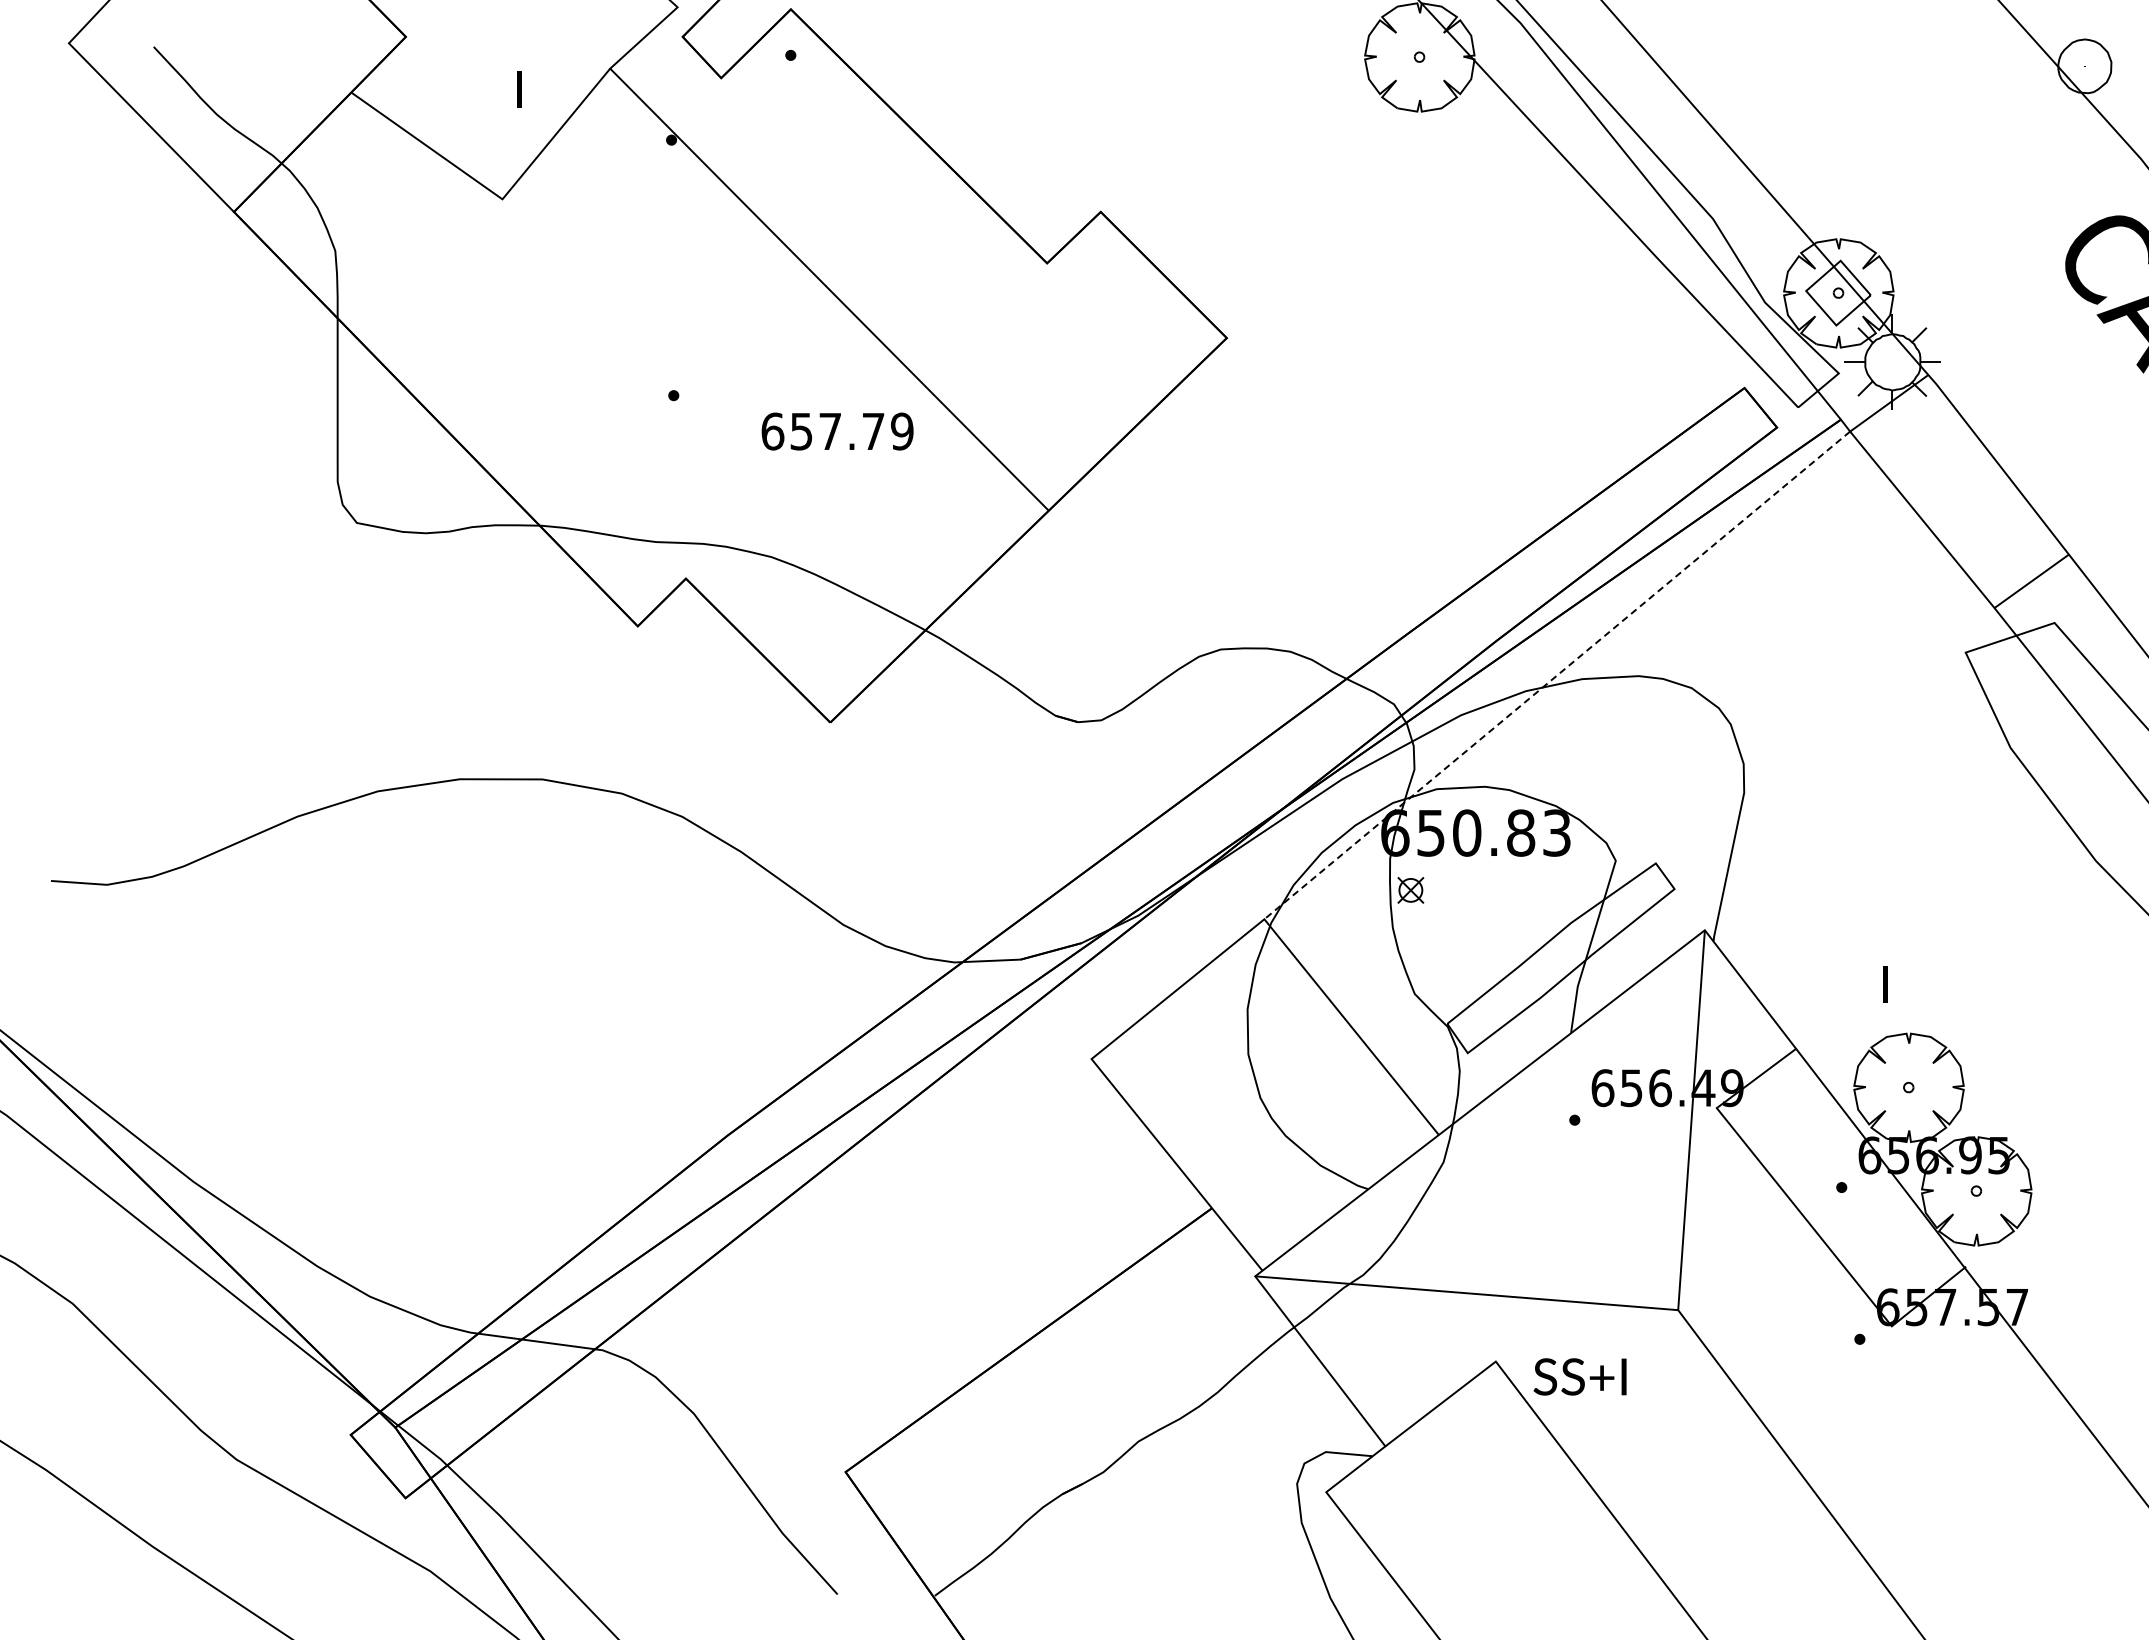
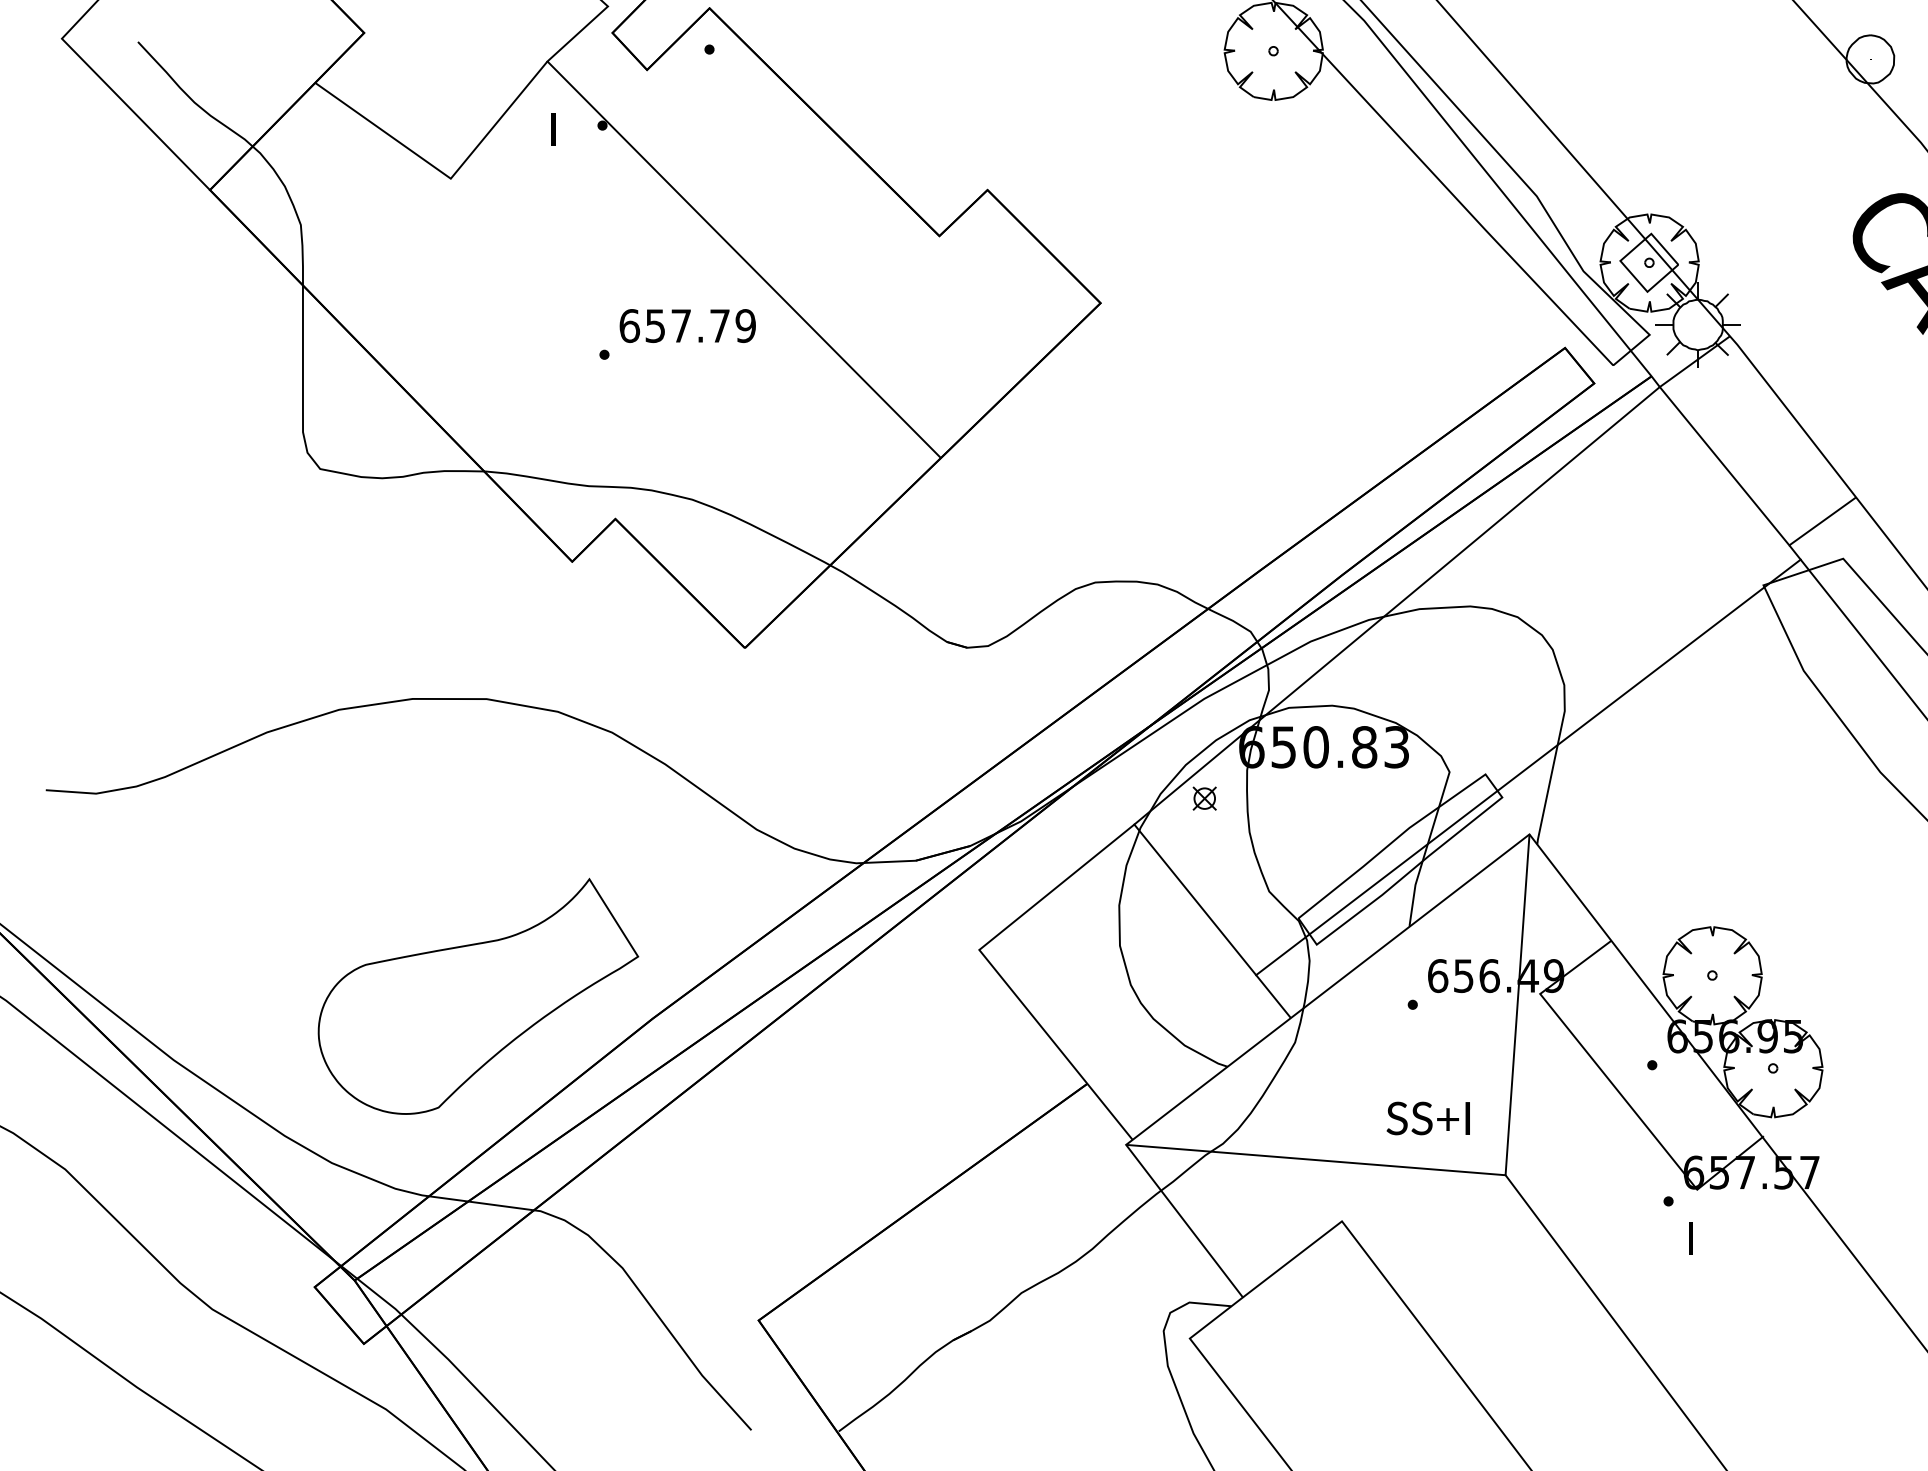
text: (519, 89) -> (554, 129), moved
text: (837, 431) -> (687, 325), moved
line: (1556, 675) -> (1396, 605), dashed -> solid
line: (1703, 855) -> (1528, 767), added
part: (1410, 890) -> (1204, 798), moved
text: (1885, 984) -> (1691, 1238), moved
part: (533, 1110) -> (478, 996), added
text: (1579, 1376) -> (1427, 1118), moved

